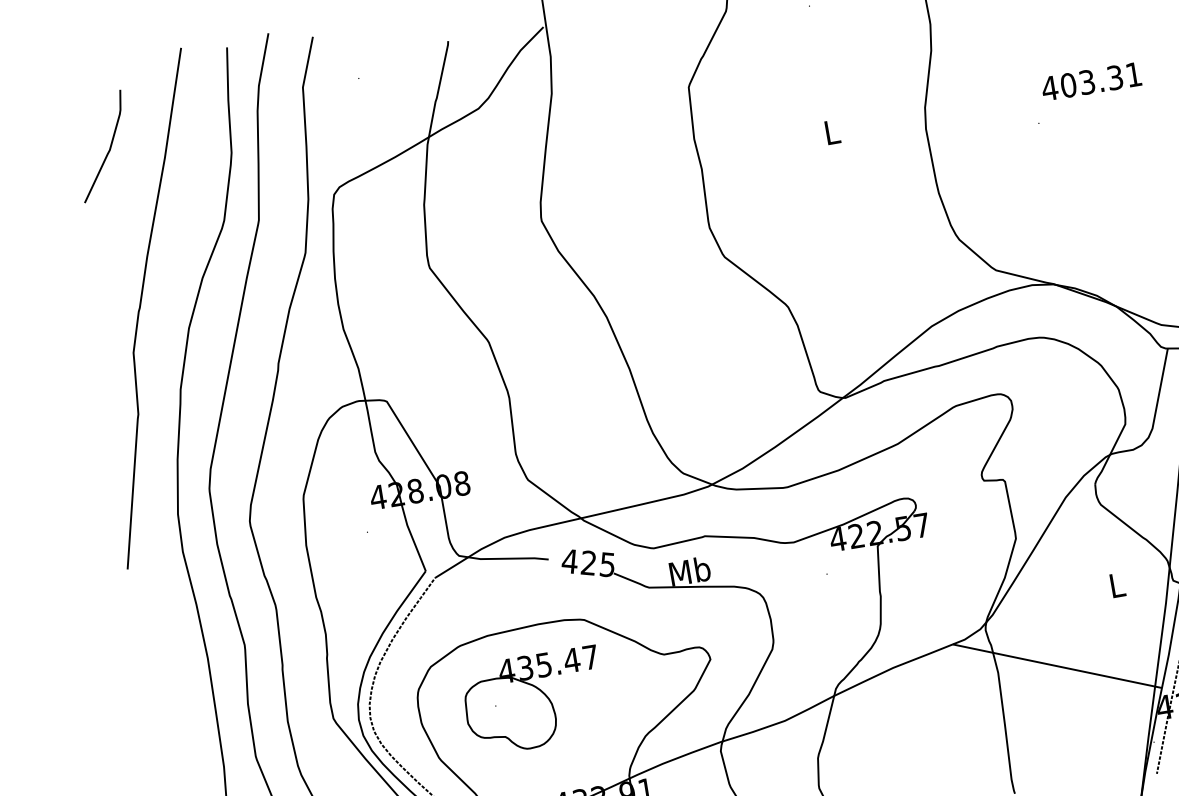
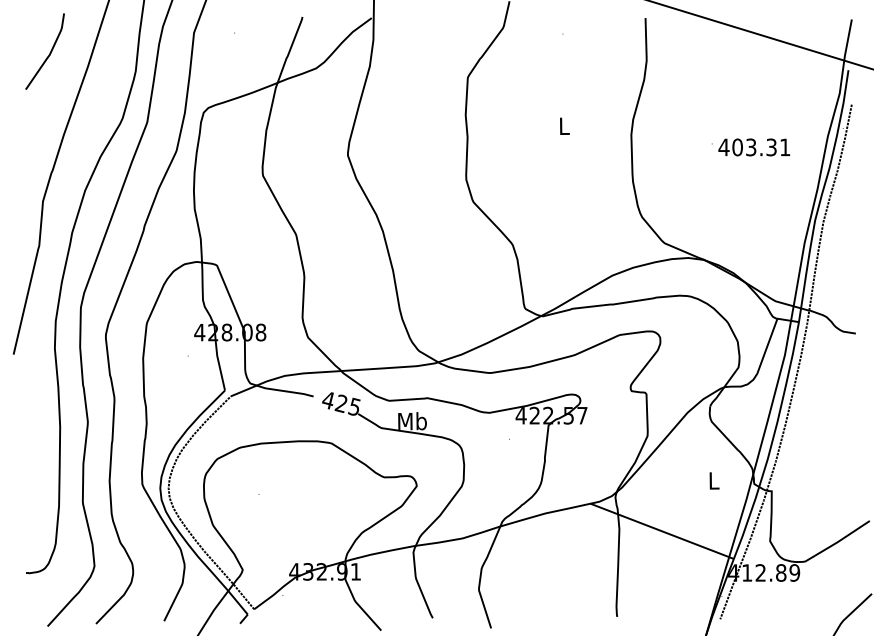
text: (1090, 81) -> (753, 147), moved
part: (533, 701) -> (286, 495), removed

